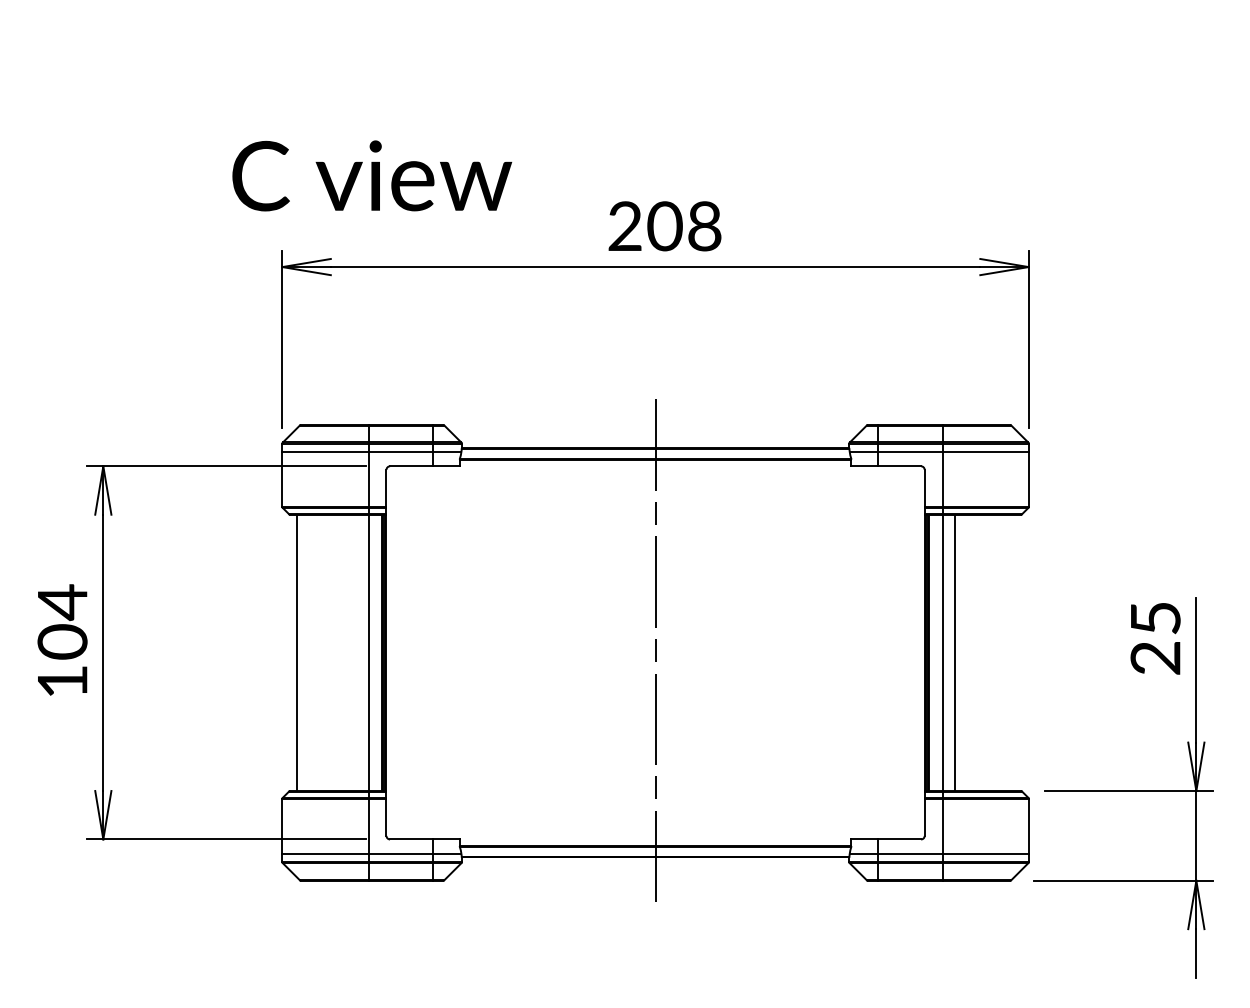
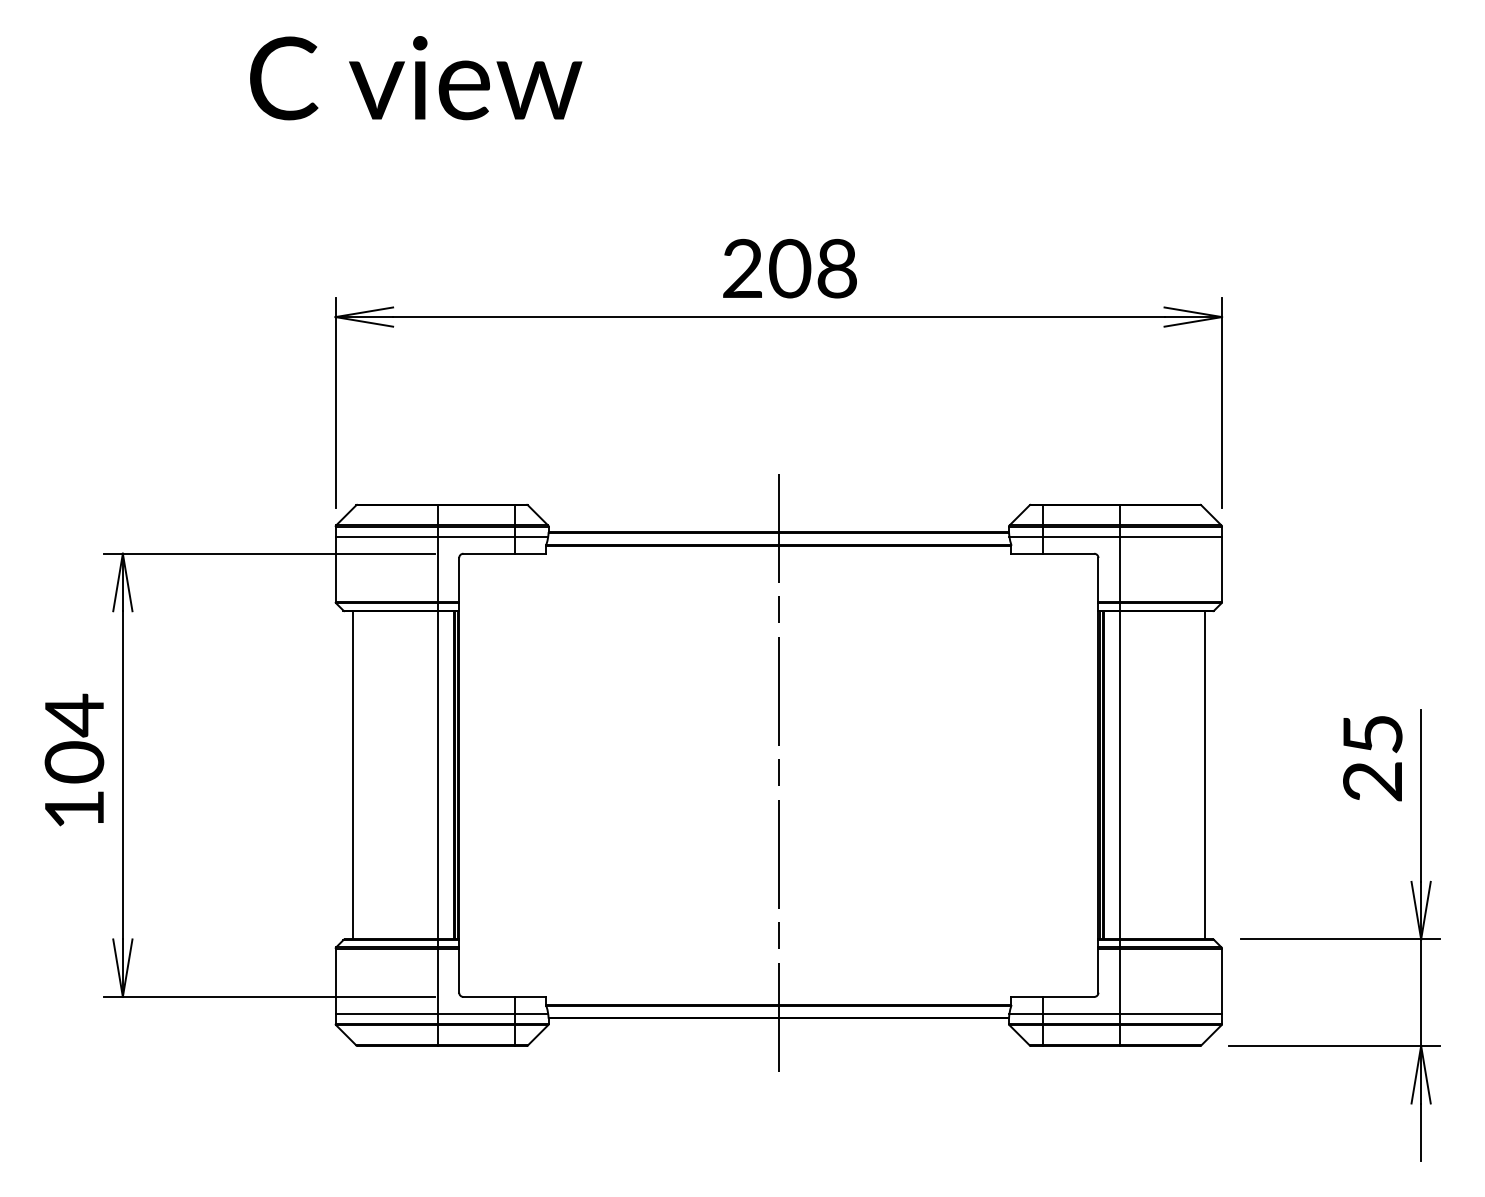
text: (372, 175) -> (416, 77), moved
line: (955, 652) -> (1205, 774), moved

